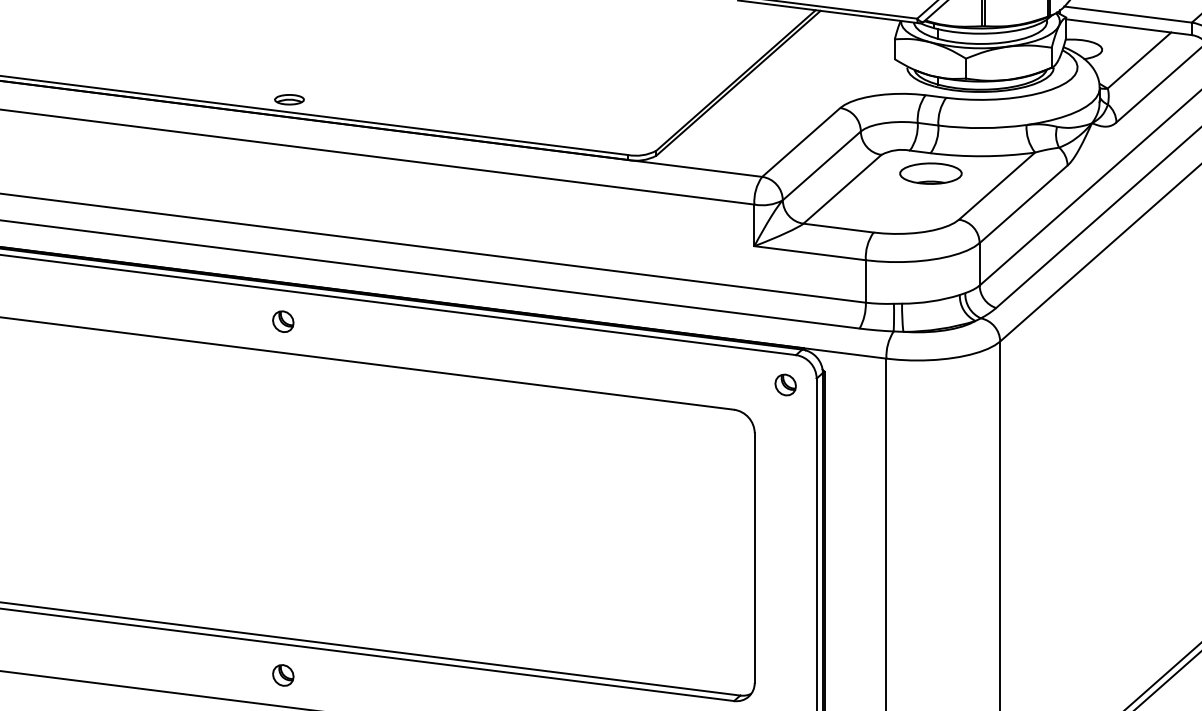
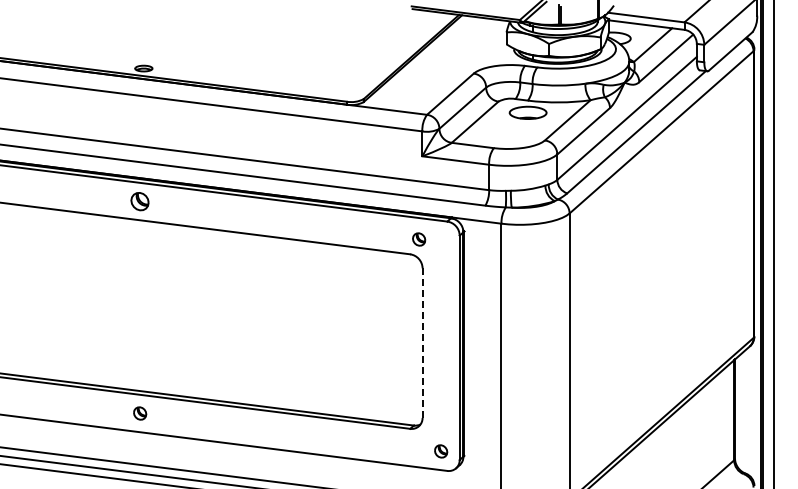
part: (283, 321) -> (140, 201), size x1.4
part: (786, 385) -> (419, 239), moved
line: (754, 558) -> (422, 343), solid -> dashed

